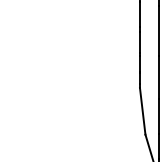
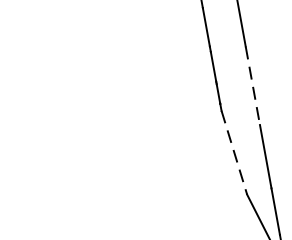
line: (158, 78) -> (252, 87), solid -> dashed
line: (142, 111) -> (234, 153), solid -> dashed

